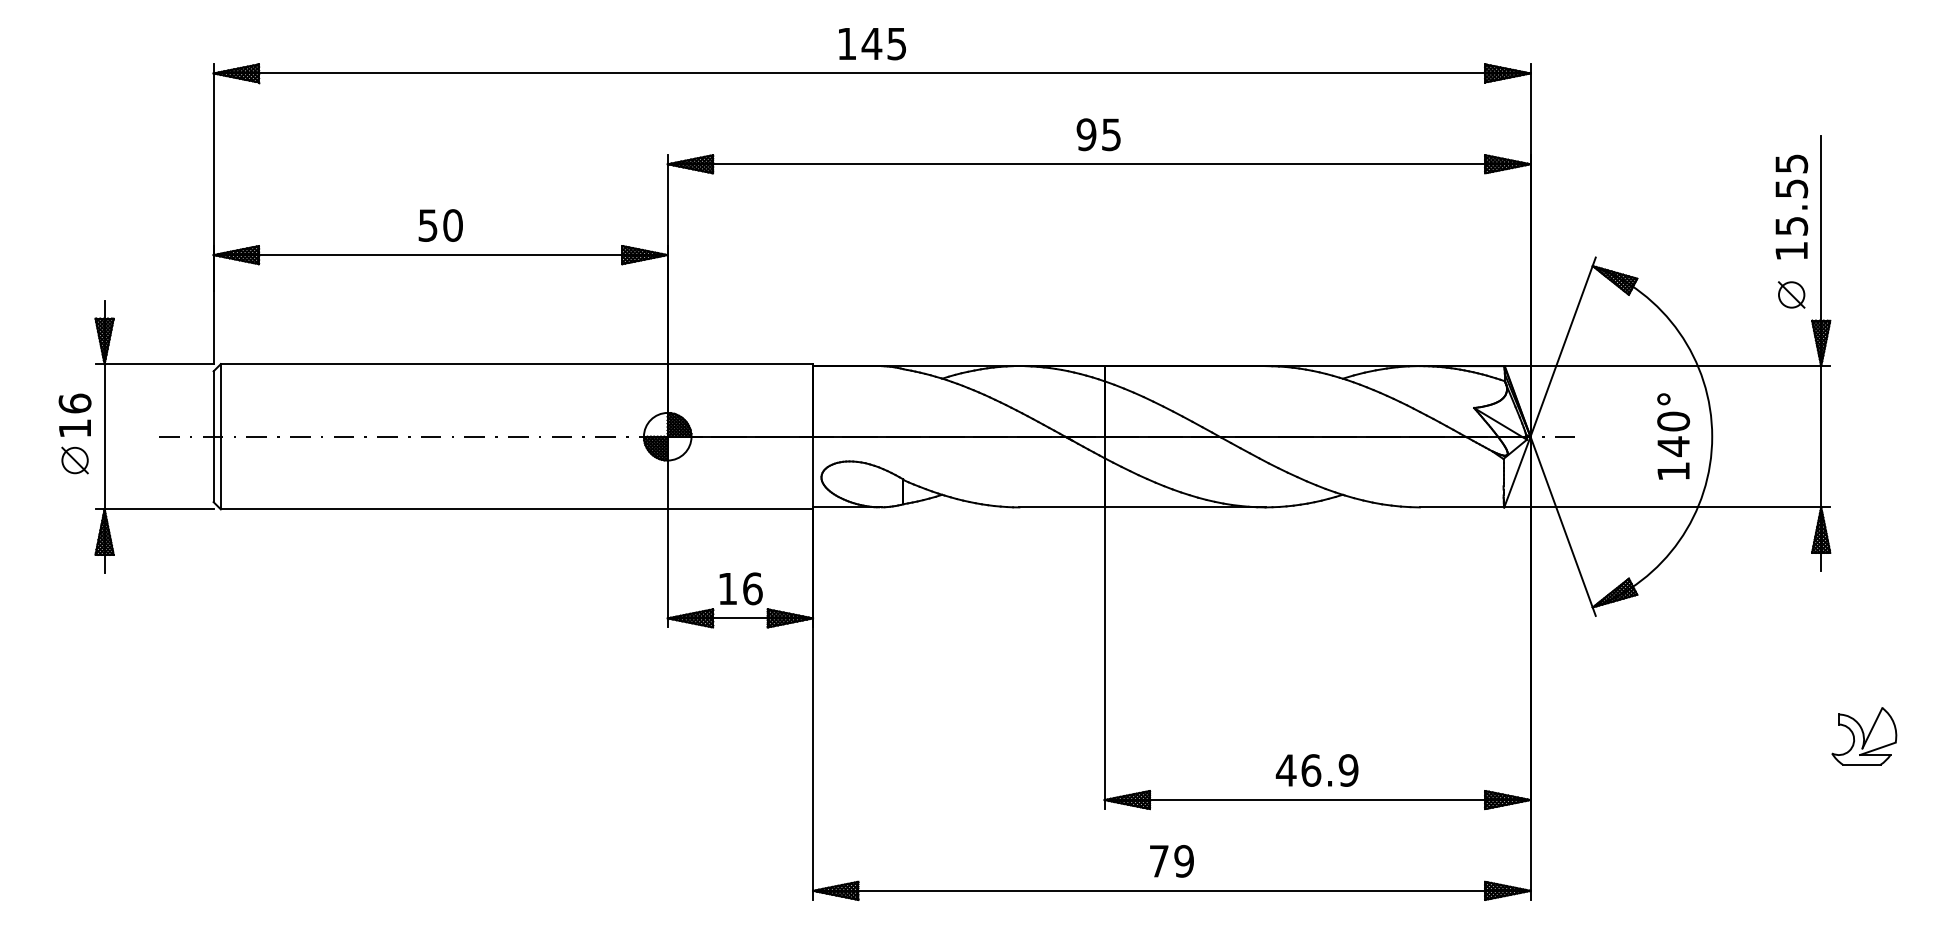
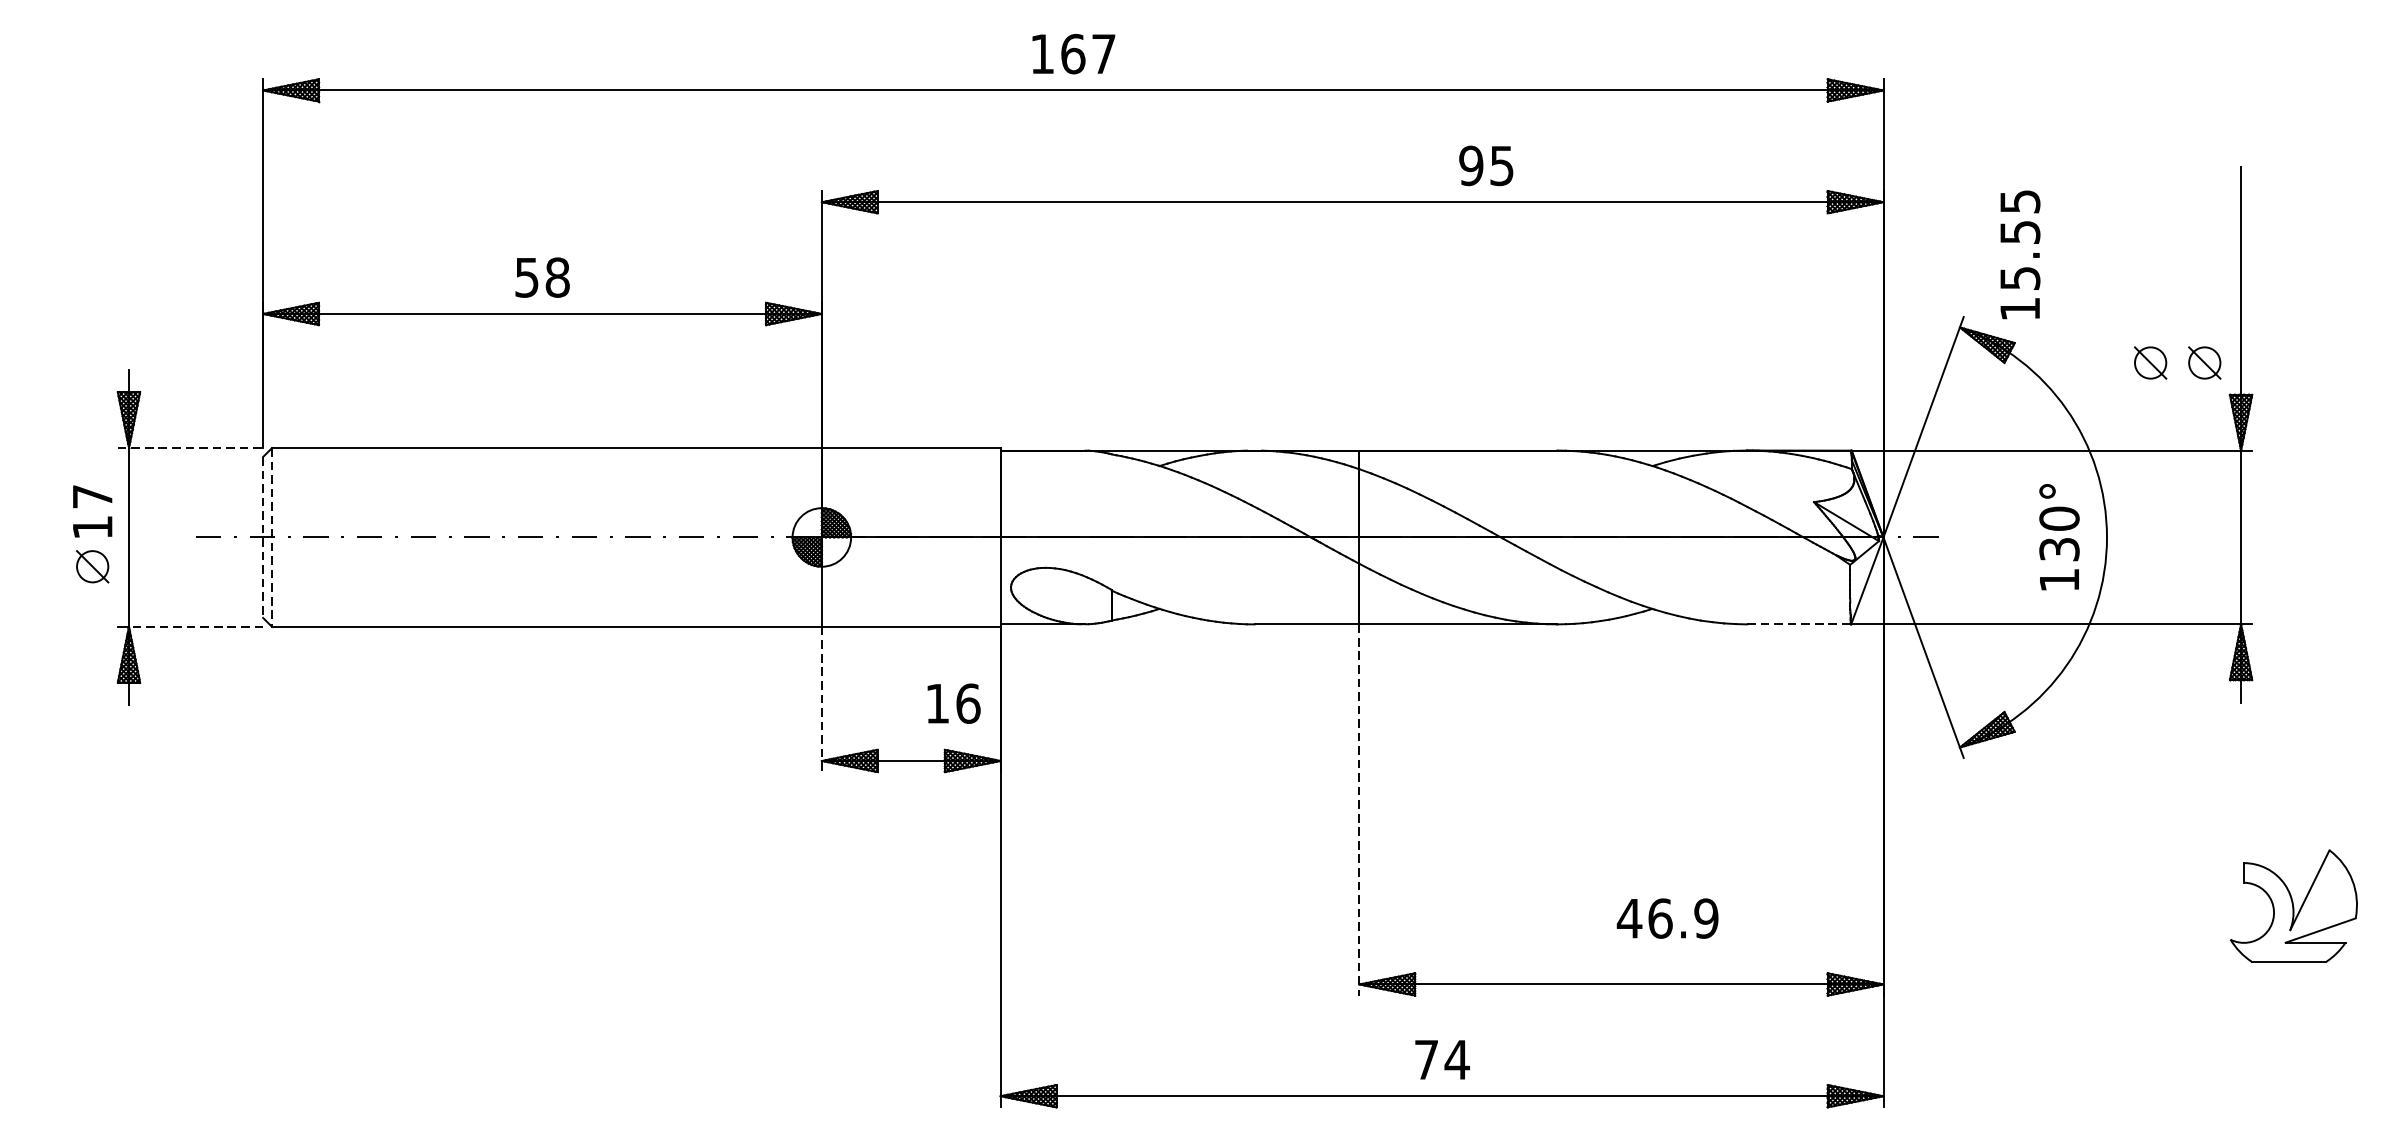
text: (883, 43) -> (1087, 53), 145 -> 167
text: (1098, 134) -> (1485, 165), moved
text: (1791, 206) -> (2019, 254), moved
text: (452, 225) -> (557, 277), 50 -> 58
part: (1747, 294) -> (2150, 362), added
line: (155, 364) -> (191, 448), solid -> dashed
text: (74, 403) -> (91, 496), 16 -> 17
line: (220, 436) -> (271, 537), solid -> dashed
line: (213, 437) -> (262, 538), solid -> dashed
text: (1673, 446) -> (2059, 549), 140° -> 130°
line: (1462, 507) -> (1799, 624), solid -> dashed
line: (158, 509) -> (195, 626), solid -> dashed
line: (667, 568) -> (821, 699), solid -> dashed
text: (740, 588) -> (953, 703), moved
line: (1104, 658) -> (1359, 810), solid -> dashed
part: (1864, 736) -> (2294, 906), size x1.6
text: (1316, 770) -> (1666, 918), moved
text: (1183, 861) -> (1456, 1060), 79 -> 74

